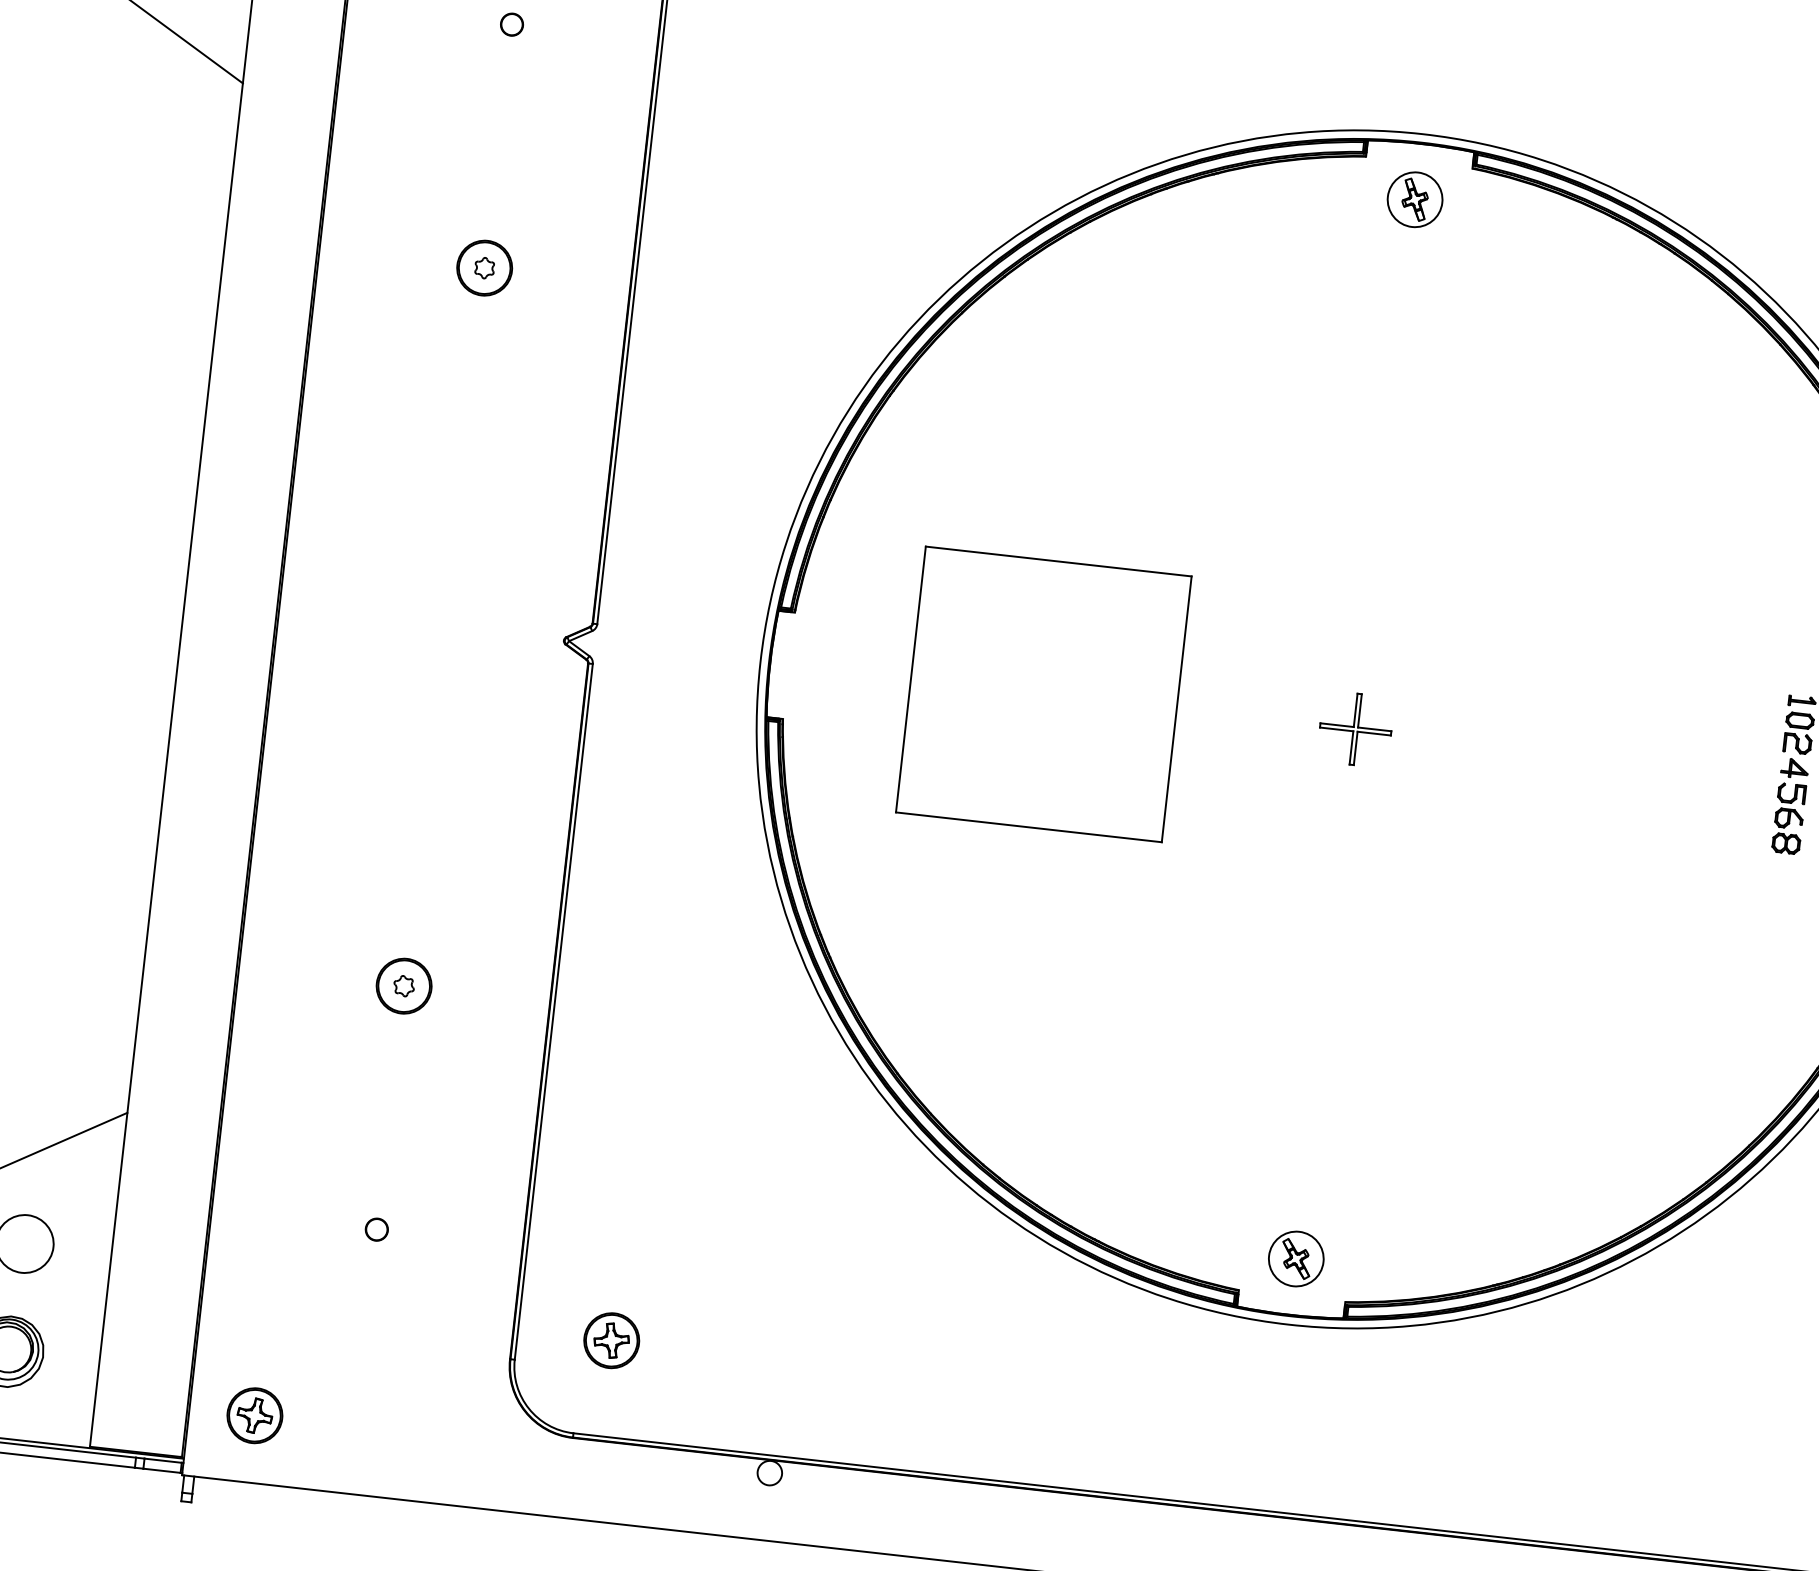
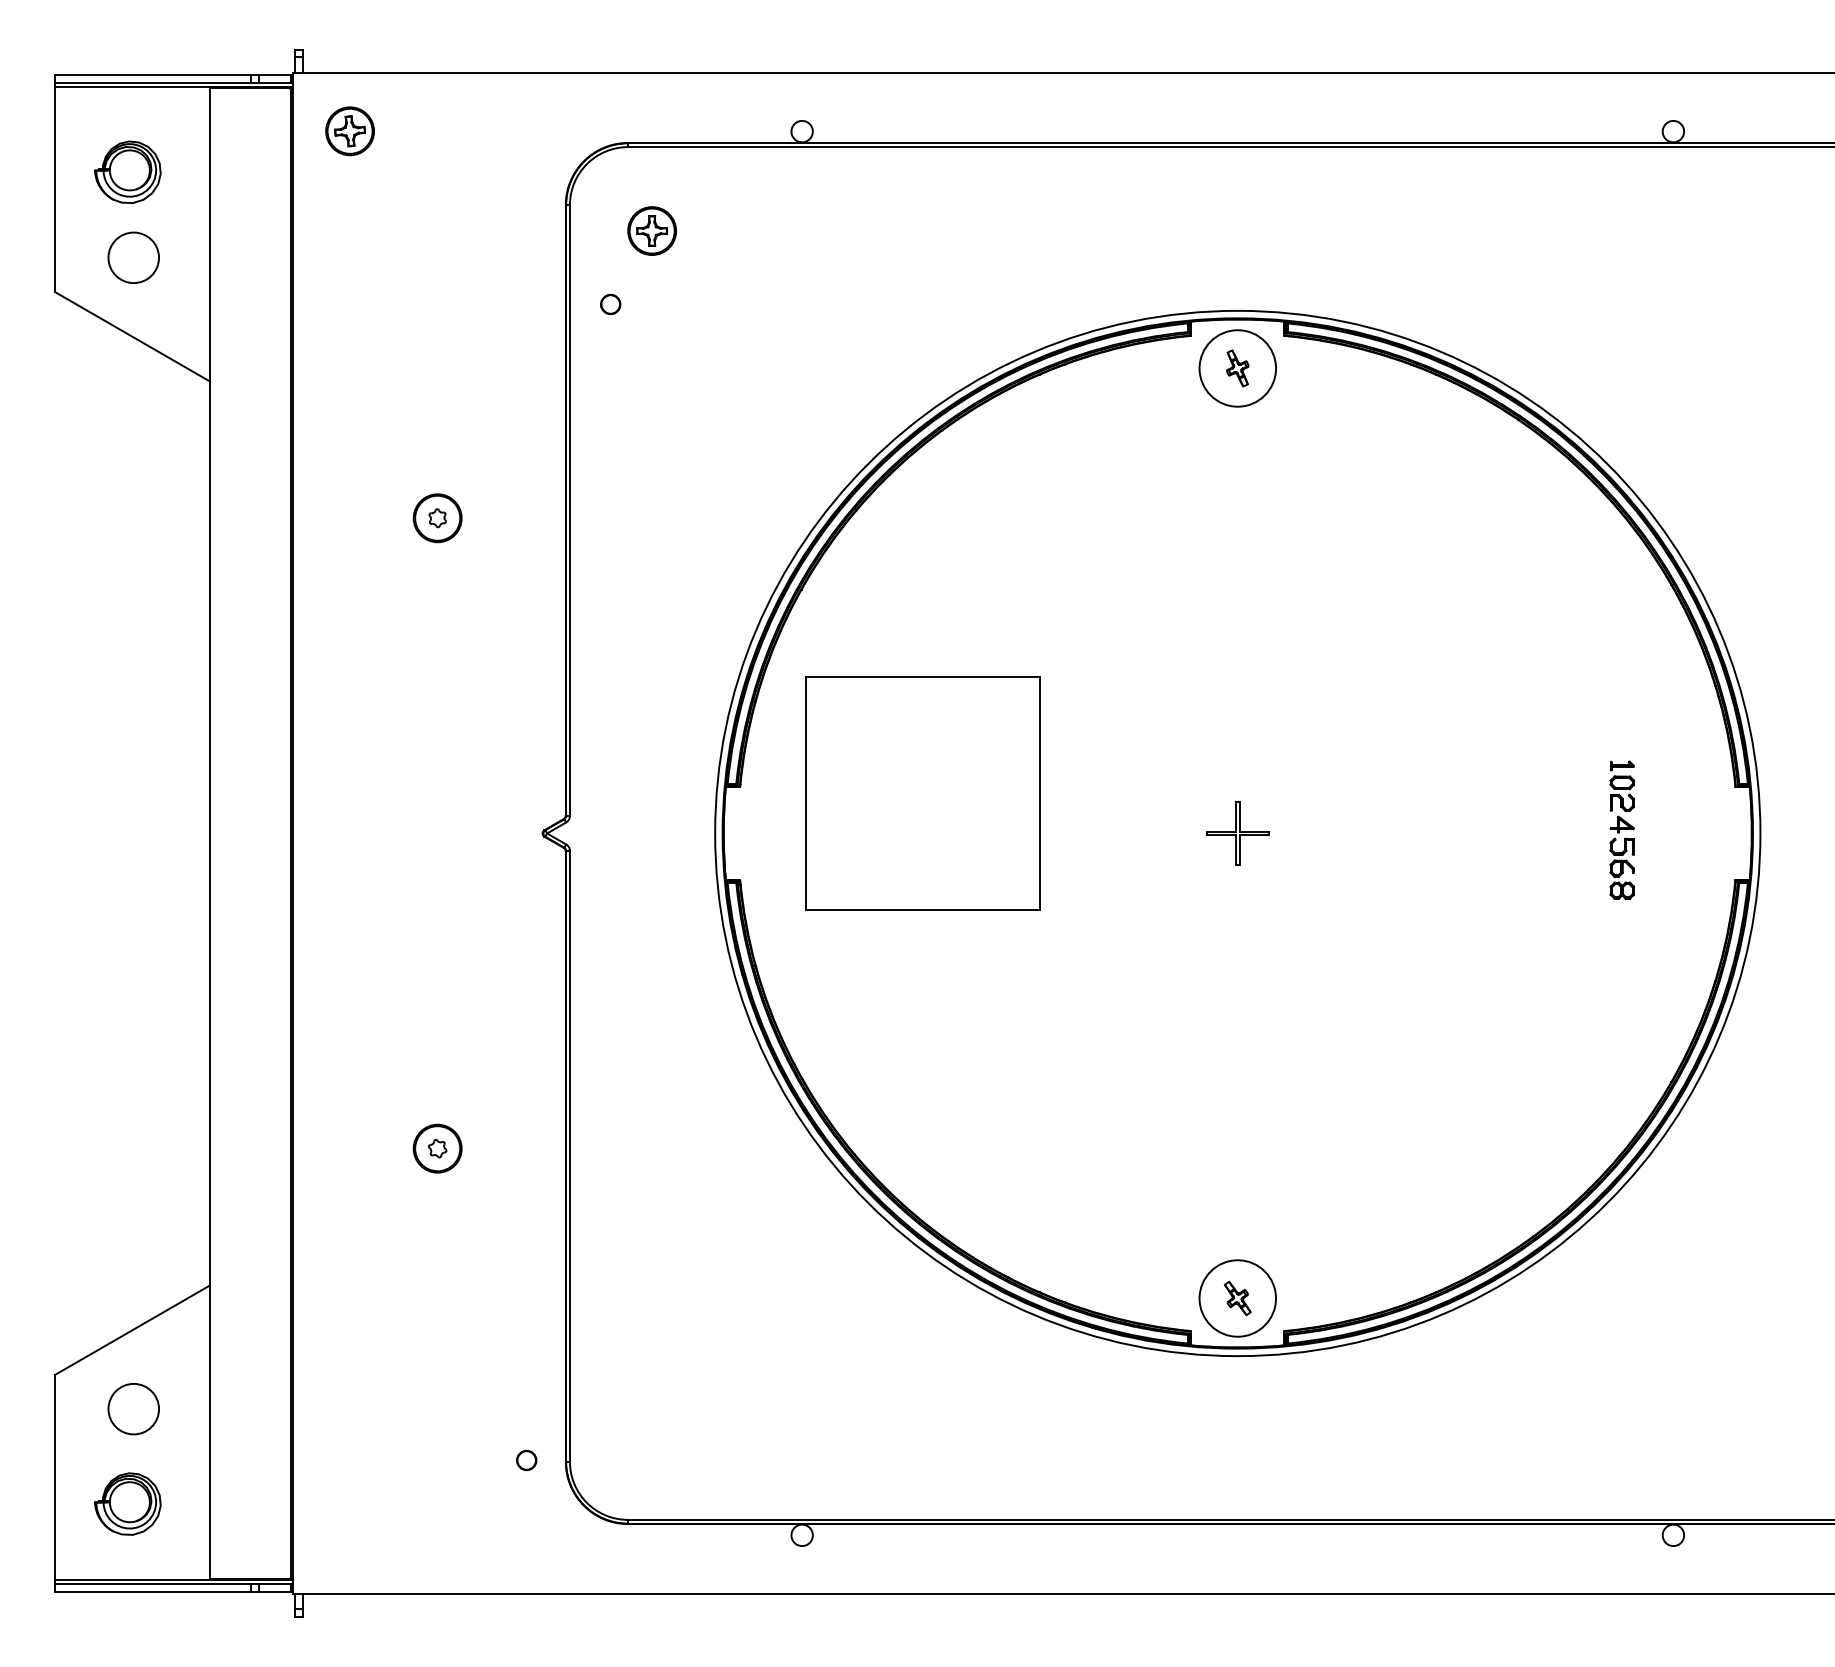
part: (511, 24) -> (610, 304), moved
circle: (1414, 199) -> (1237, 368), size x1.6
part: (1043, 694) -> (922, 793), moved
part: (376, 1229) -> (526, 1460), moved
circle: (1295, 1258) -> (1237, 1298), size x1.6
part: (611, 1340) -> (651, 1435), removed
part: (254, 1415) -> (349, 1535), removed

